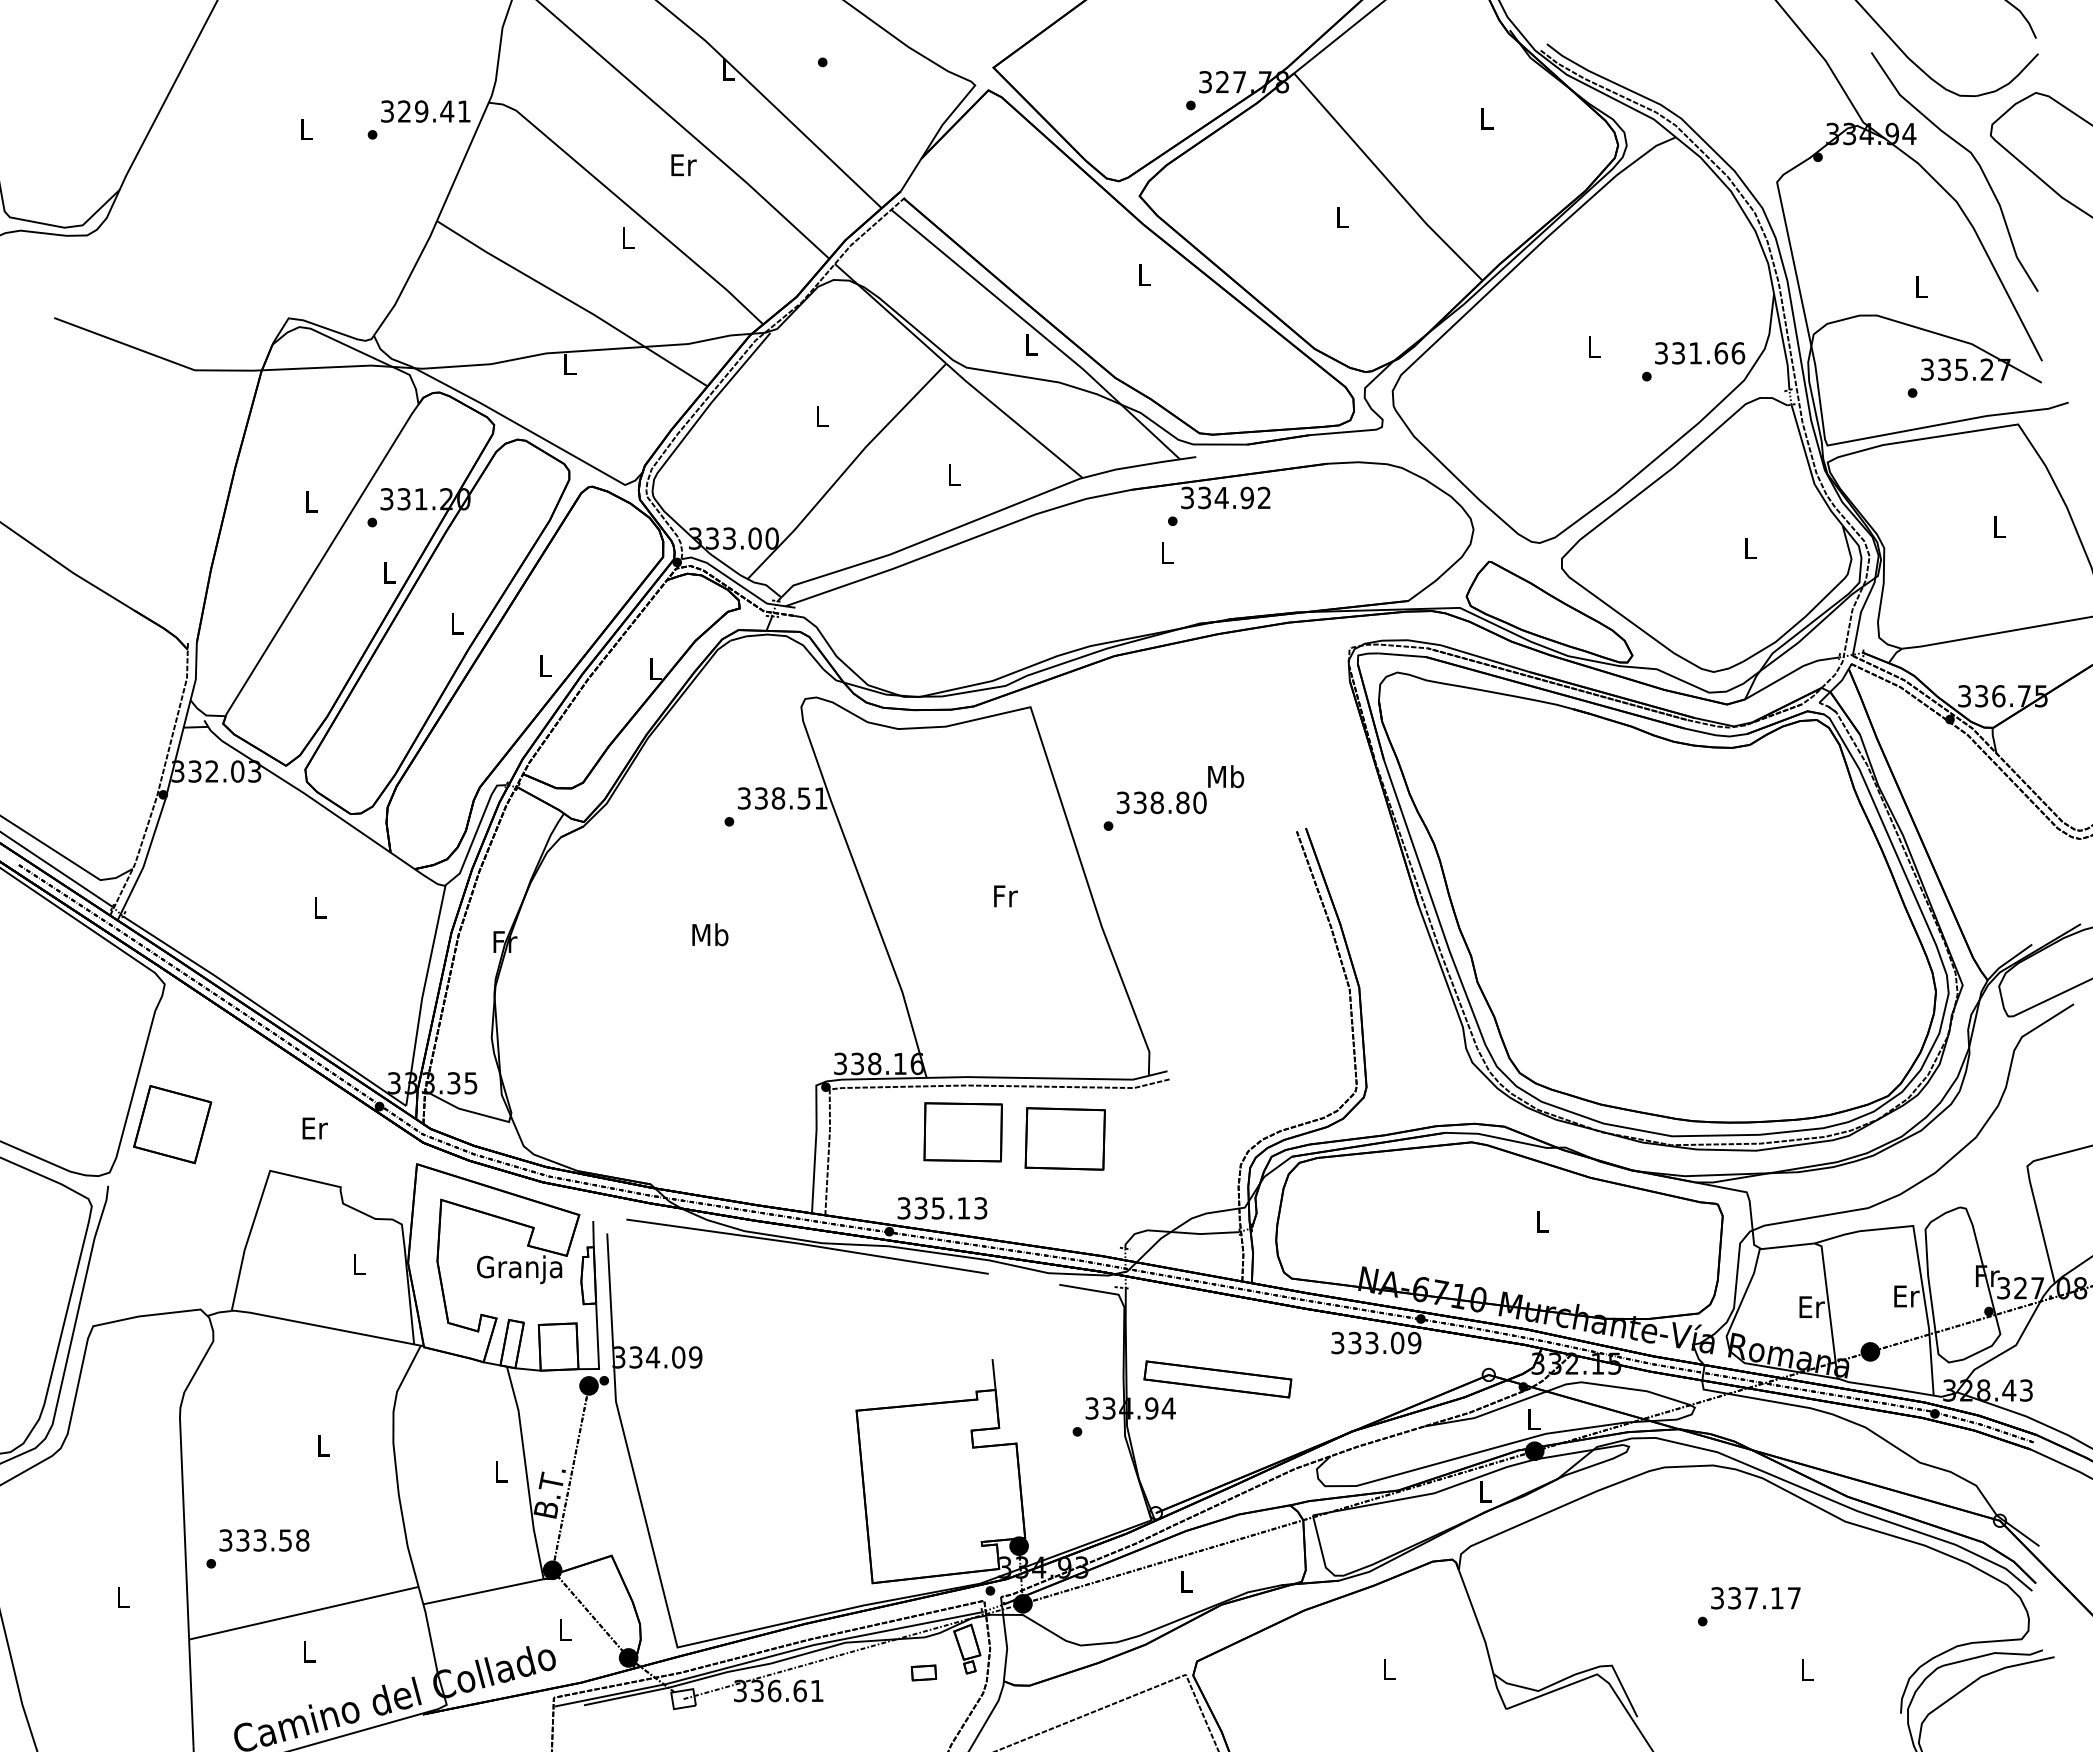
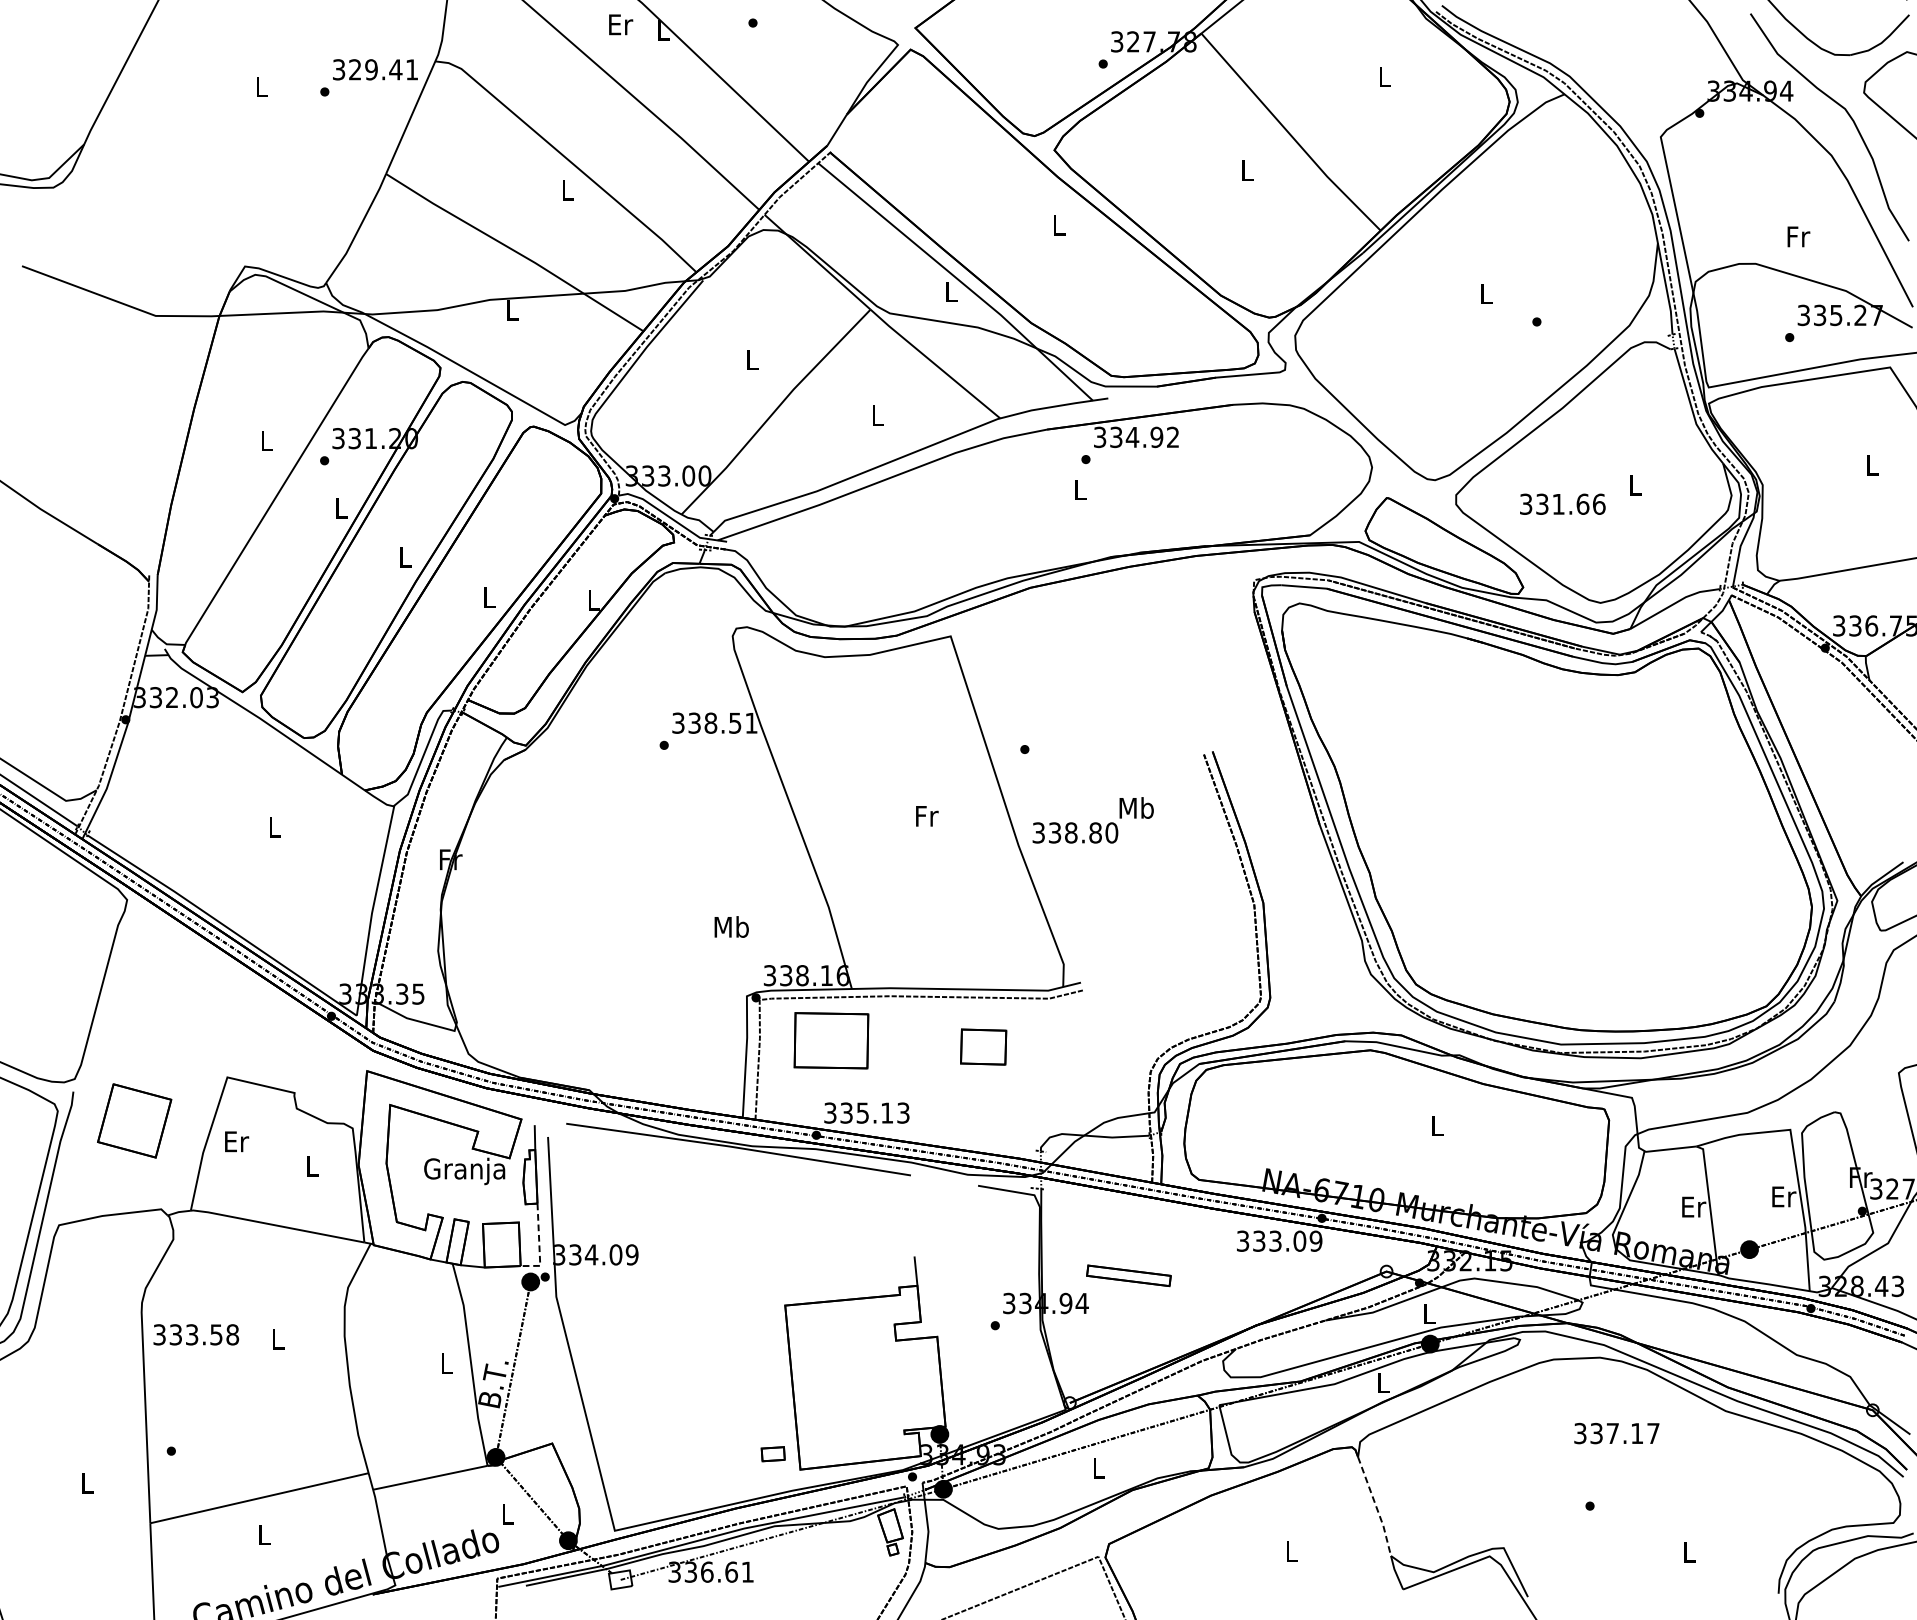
text: (683, 164) -> (620, 24), moved
text: (1922, 286) -> (1799, 236), L -> Fr
text: (1700, 353) -> (1563, 504), moved
text: (1180, 789) -> (1093, 820), moved
text: (710, 934) -> (731, 926), moved
part: (172, 1124) -> (134, 1120), moved
text: (314, 1128) -> (236, 1141), moved
part: (962, 1132) -> (830, 1040), moved
part: (1064, 1138) -> (982, 1046), size x0.6
line: (598, 1347) -> (539, 1245), solid -> dashed
part: (1217, 1379) -> (1128, 1275), size x0.6
text: (264, 1540) -> (196, 1334), moved
text: (1755, 1598) -> (1616, 1433), moved
line: (1477, 1622) -> (1375, 1507), solid -> dashed
part: (923, 1672) -> (772, 1453), moved

